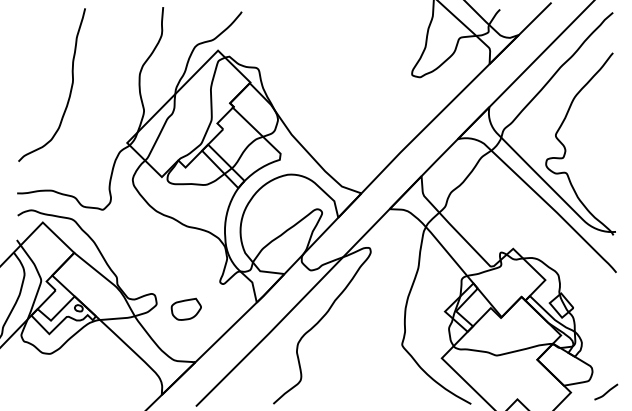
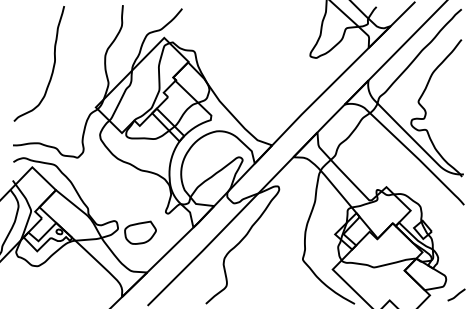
part: (185, 308) -> (139, 232), size x1.4

